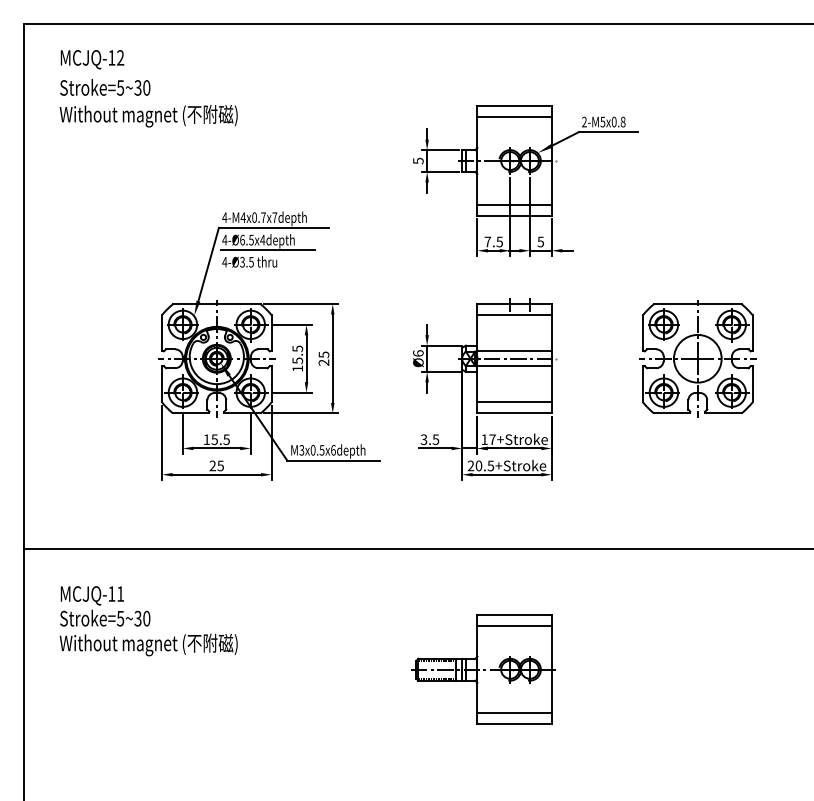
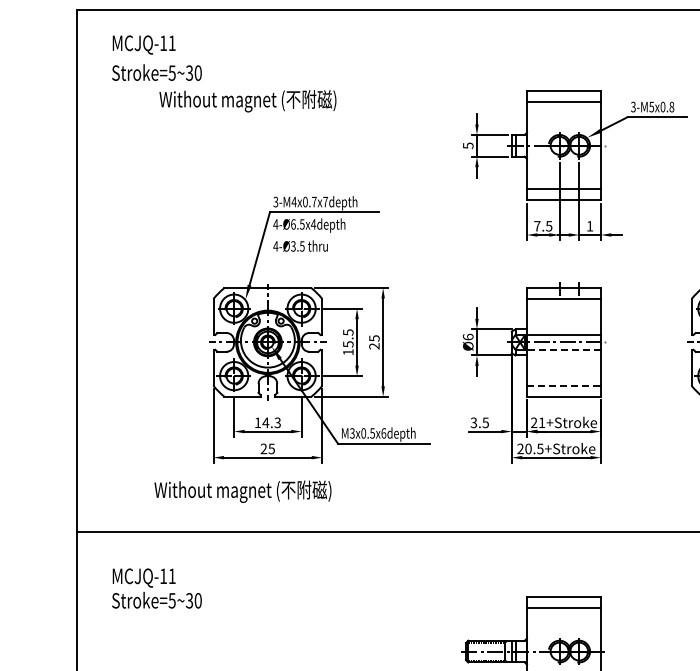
text: (120, 57) -> (172, 42), MCJQ-12 -> MCJQ-11
text: (148, 116) -> (247, 101), moved
text: (584, 122) -> (633, 107), 2-M5x0.8 -> 3-M5x0.8
text: (224, 217) -> (275, 201), 4-M4x0.7x7depth -> 3-M4x0.7x7depth
text: (540, 241) -> (589, 225), 5 -> 1
line: (267, 250) -> (318, 234), removed
line: (514, 366) -> (563, 350), solid -> dashed
line: (515, 402) -> (564, 385), solid -> dashed
text: (220, 439) -> (271, 422), 15.5 -> 14.3
text: (488, 439) -> (537, 422), 17+Stroke -> 21+Stroke
text: (148, 644) -> (242, 491), moved

